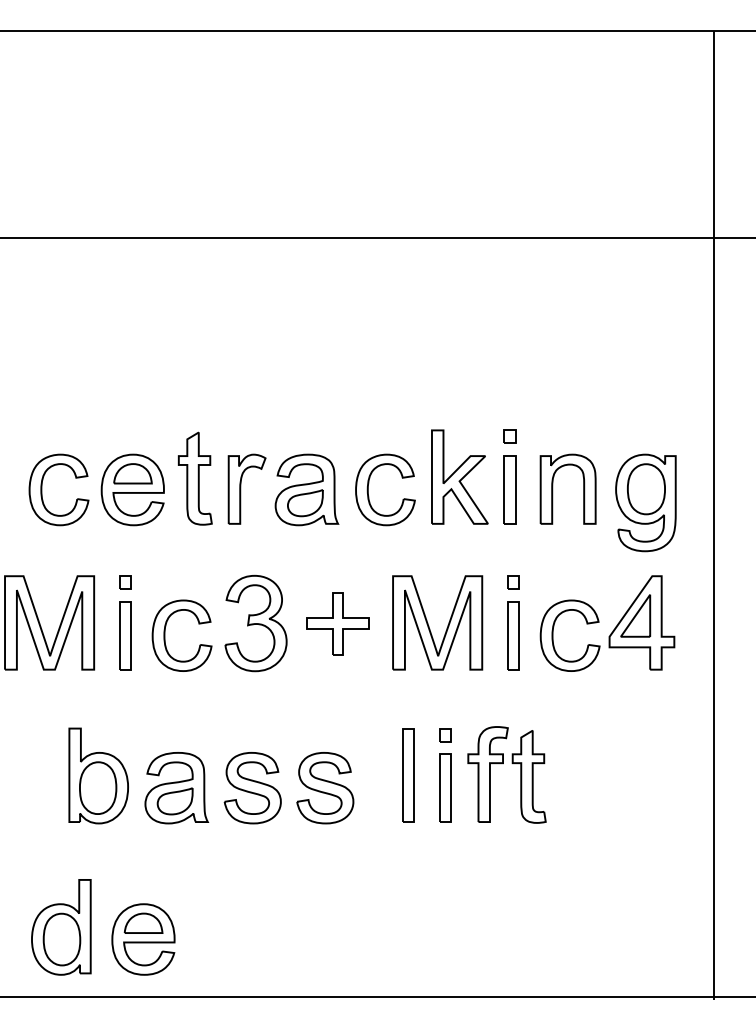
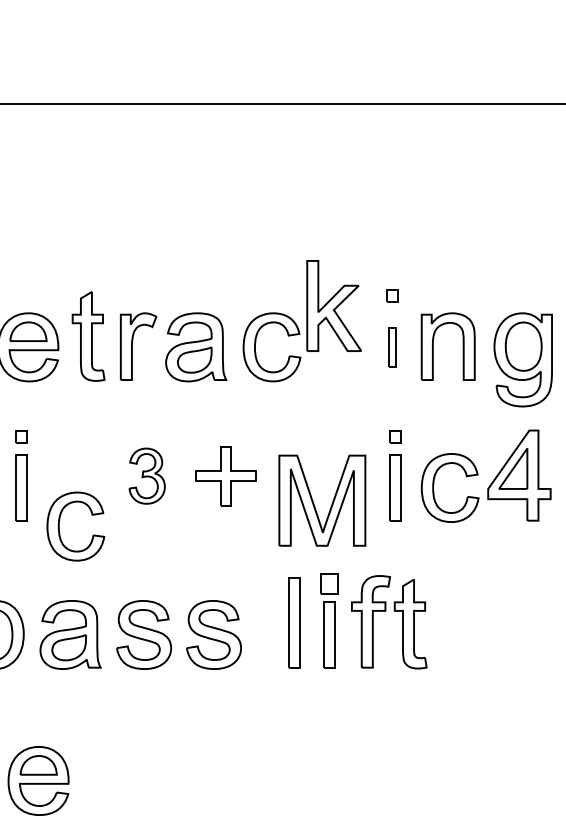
part: (459, 476) -> (333, 305), moved
part: (509, 489) -> (391, 346), size x0.6
part: (255, 623) -> (146, 476), size x0.6
part: (429, 626) -> (314, 504), moved
part: (165, 635) -> (59, 526), moved
part: (445, 735) -> (329, 584), size x1.6

